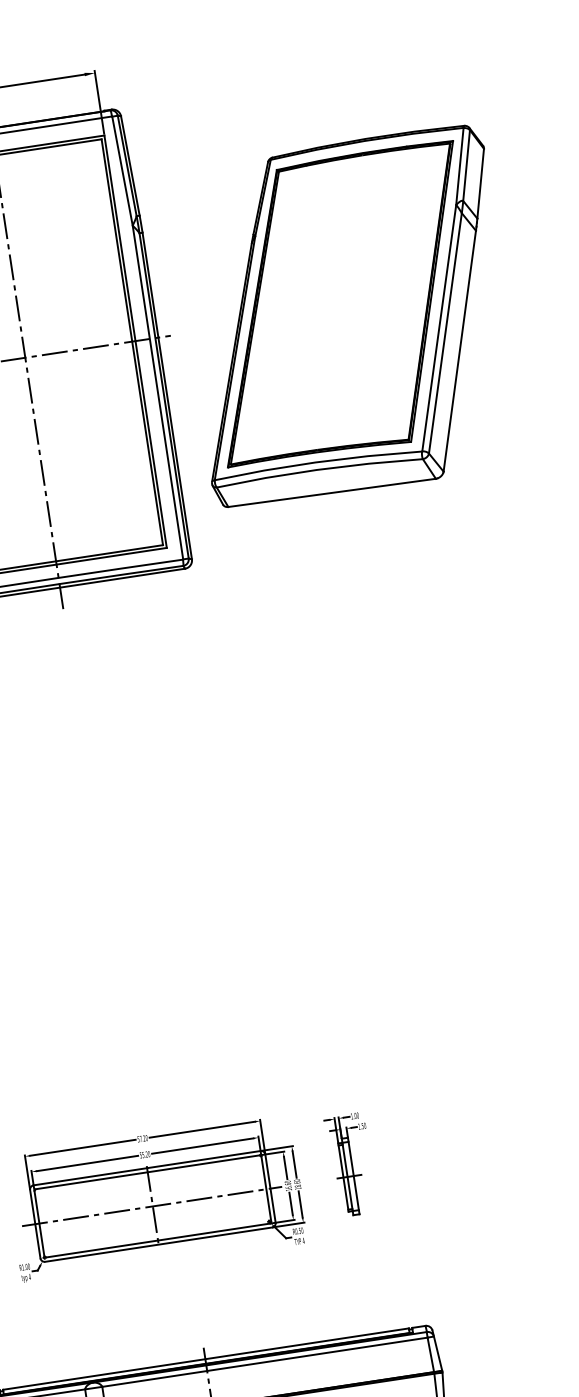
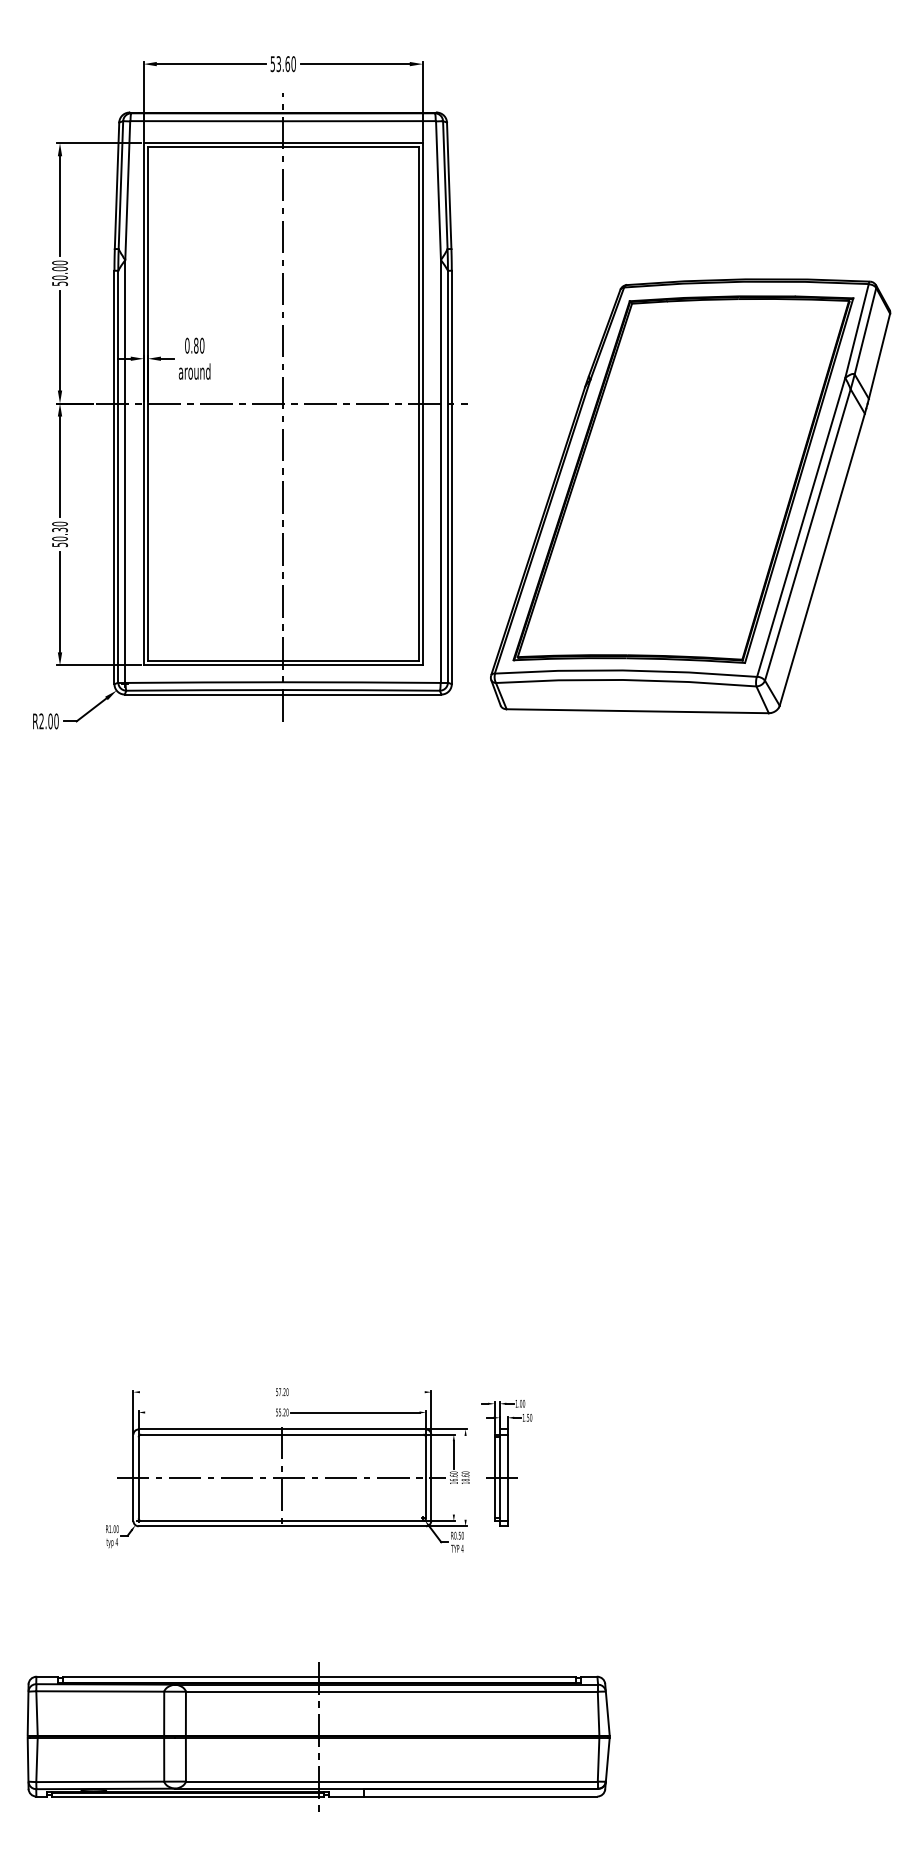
part: (348, 317) -> (690, 496), moved
line: (202, 1130) -> (357, 1392), removed
line: (82, 1148) -> (206, 1392), removed
line: (87, 1163) -> (209, 1412), removed
line: (294, 1164) -> (465, 1452), removed
part: (351, 1164) -> (506, 1463), moved
line: (290, 1203) -> (453, 1500), removed
line: (300, 1203) -> (465, 1502), removed

